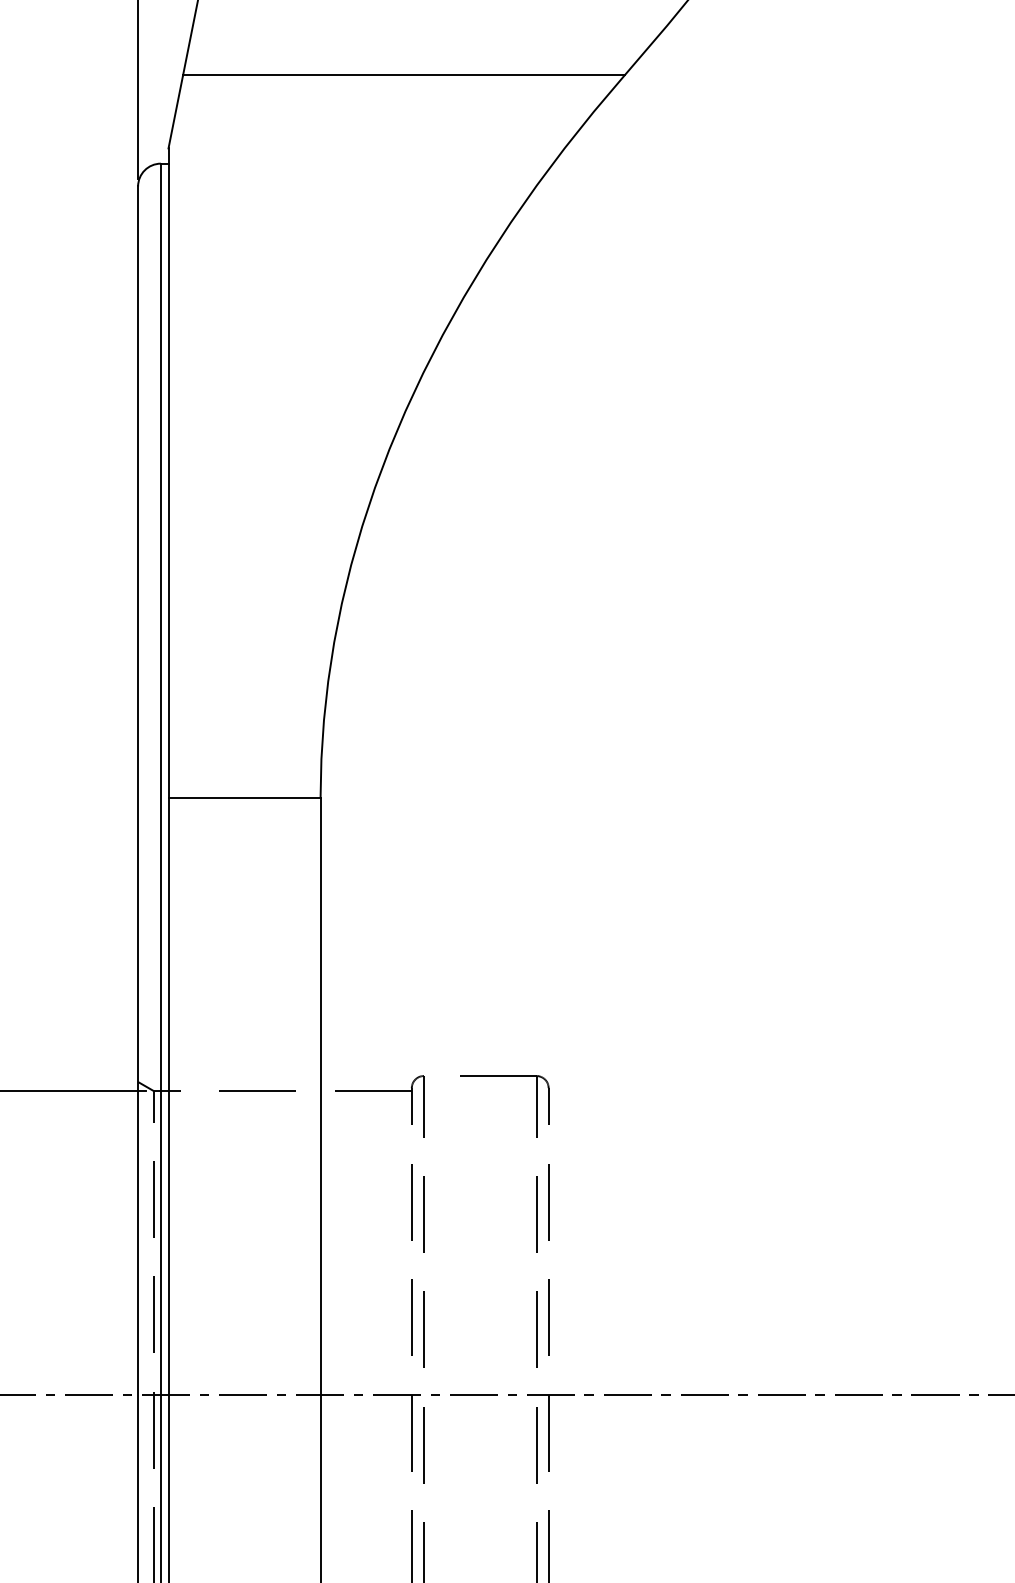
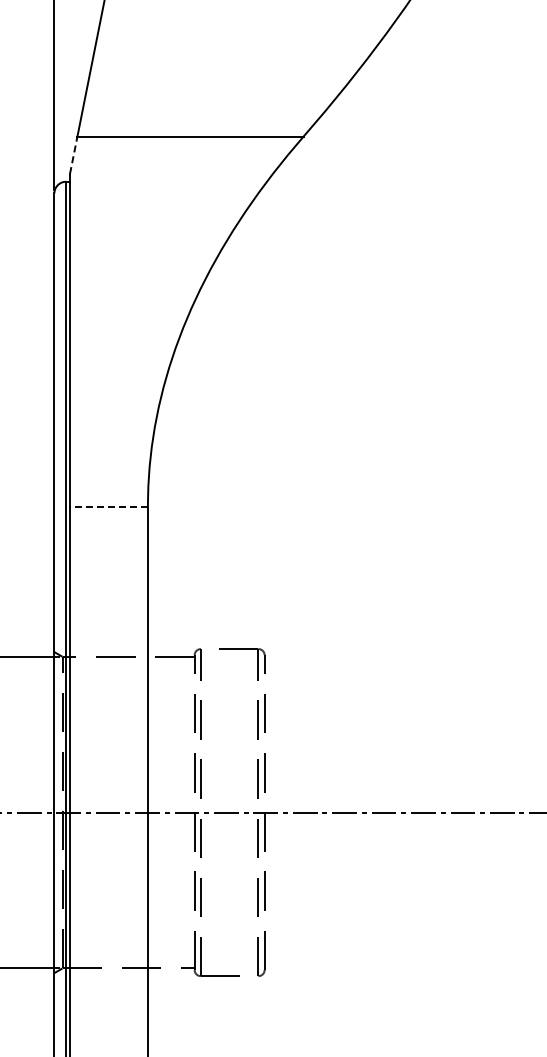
line: (175, 110) -> (73, 154), solid -> dashed
line: (243, 797) -> (108, 506), solid -> dashed

